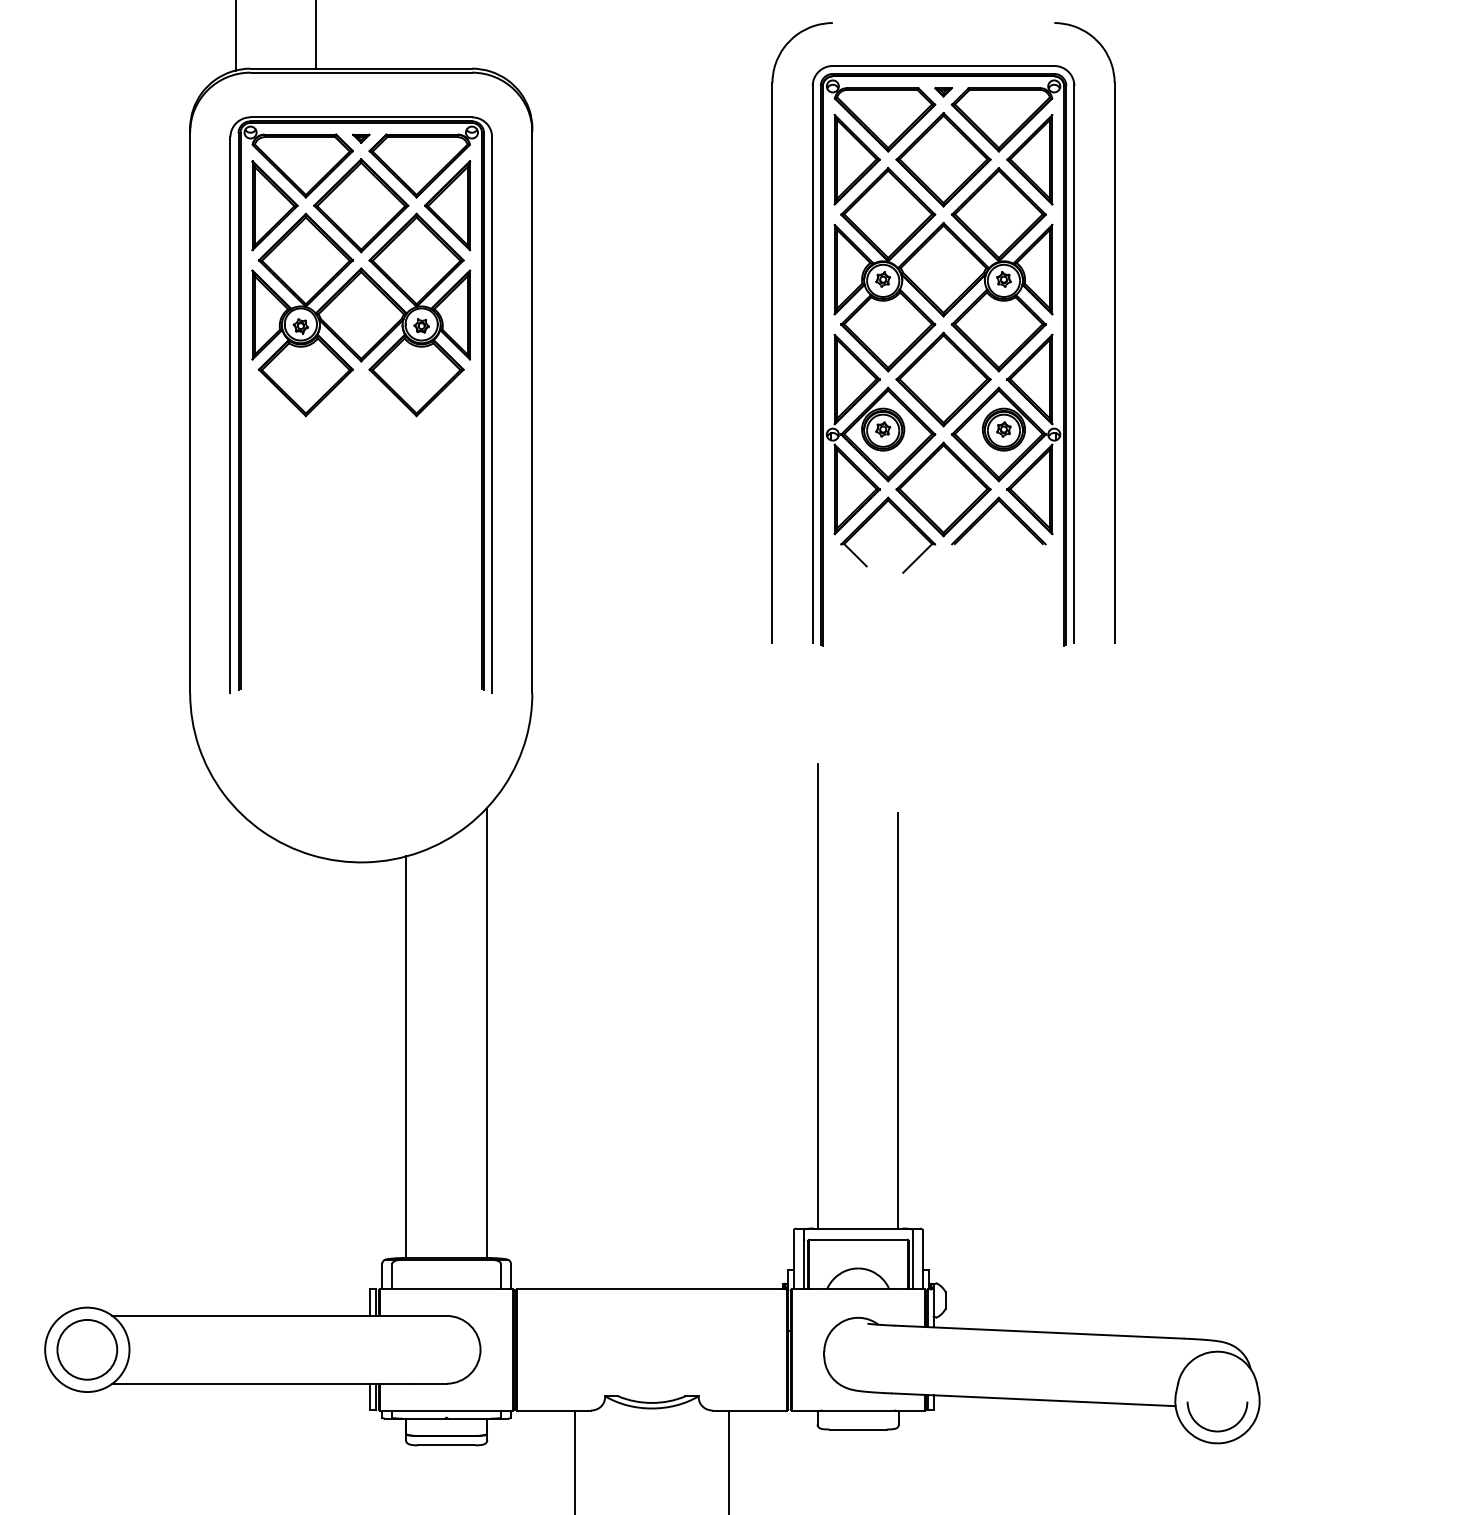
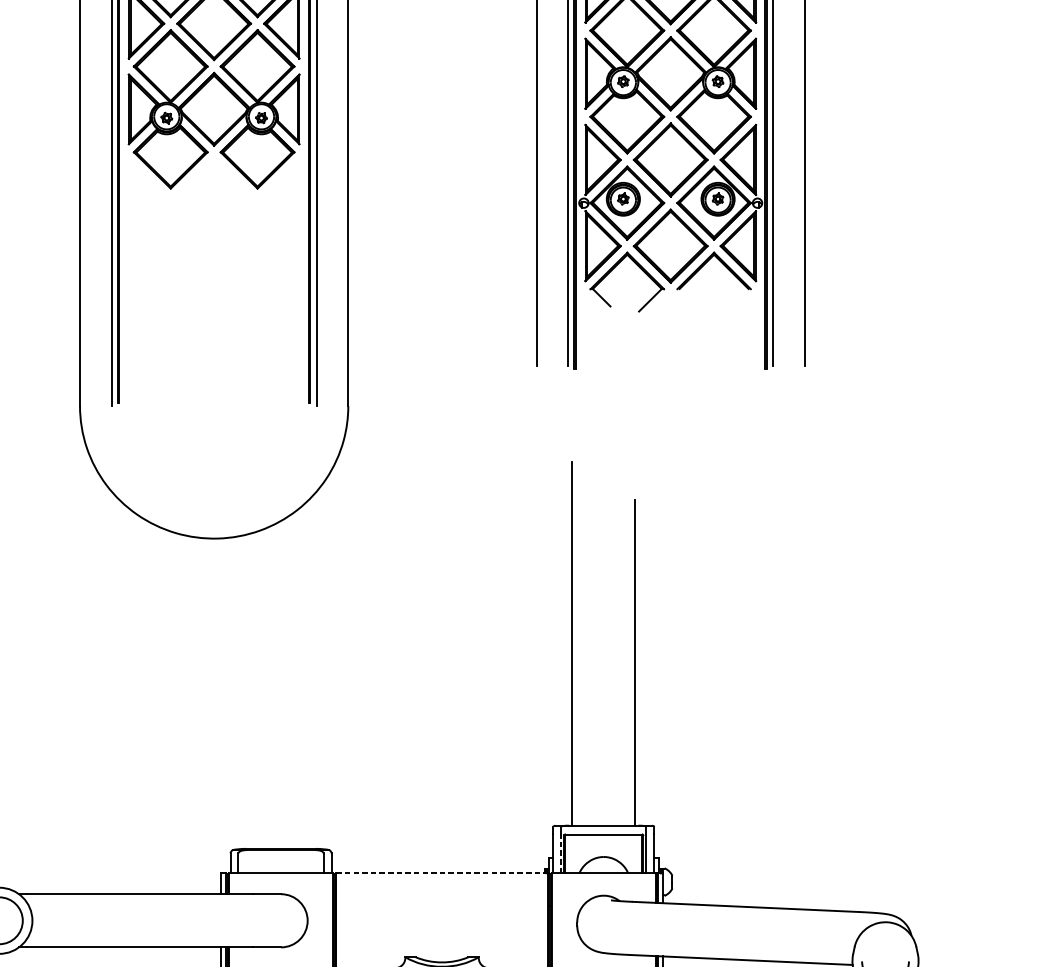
line: (486, 1033) -> (312, 672), removed
line: (406, 1057) -> (249, 691), removed
line: (803, 1264) -> (560, 853), solid -> dashed
line: (651, 1289) -> (441, 873), solid -> dashed

